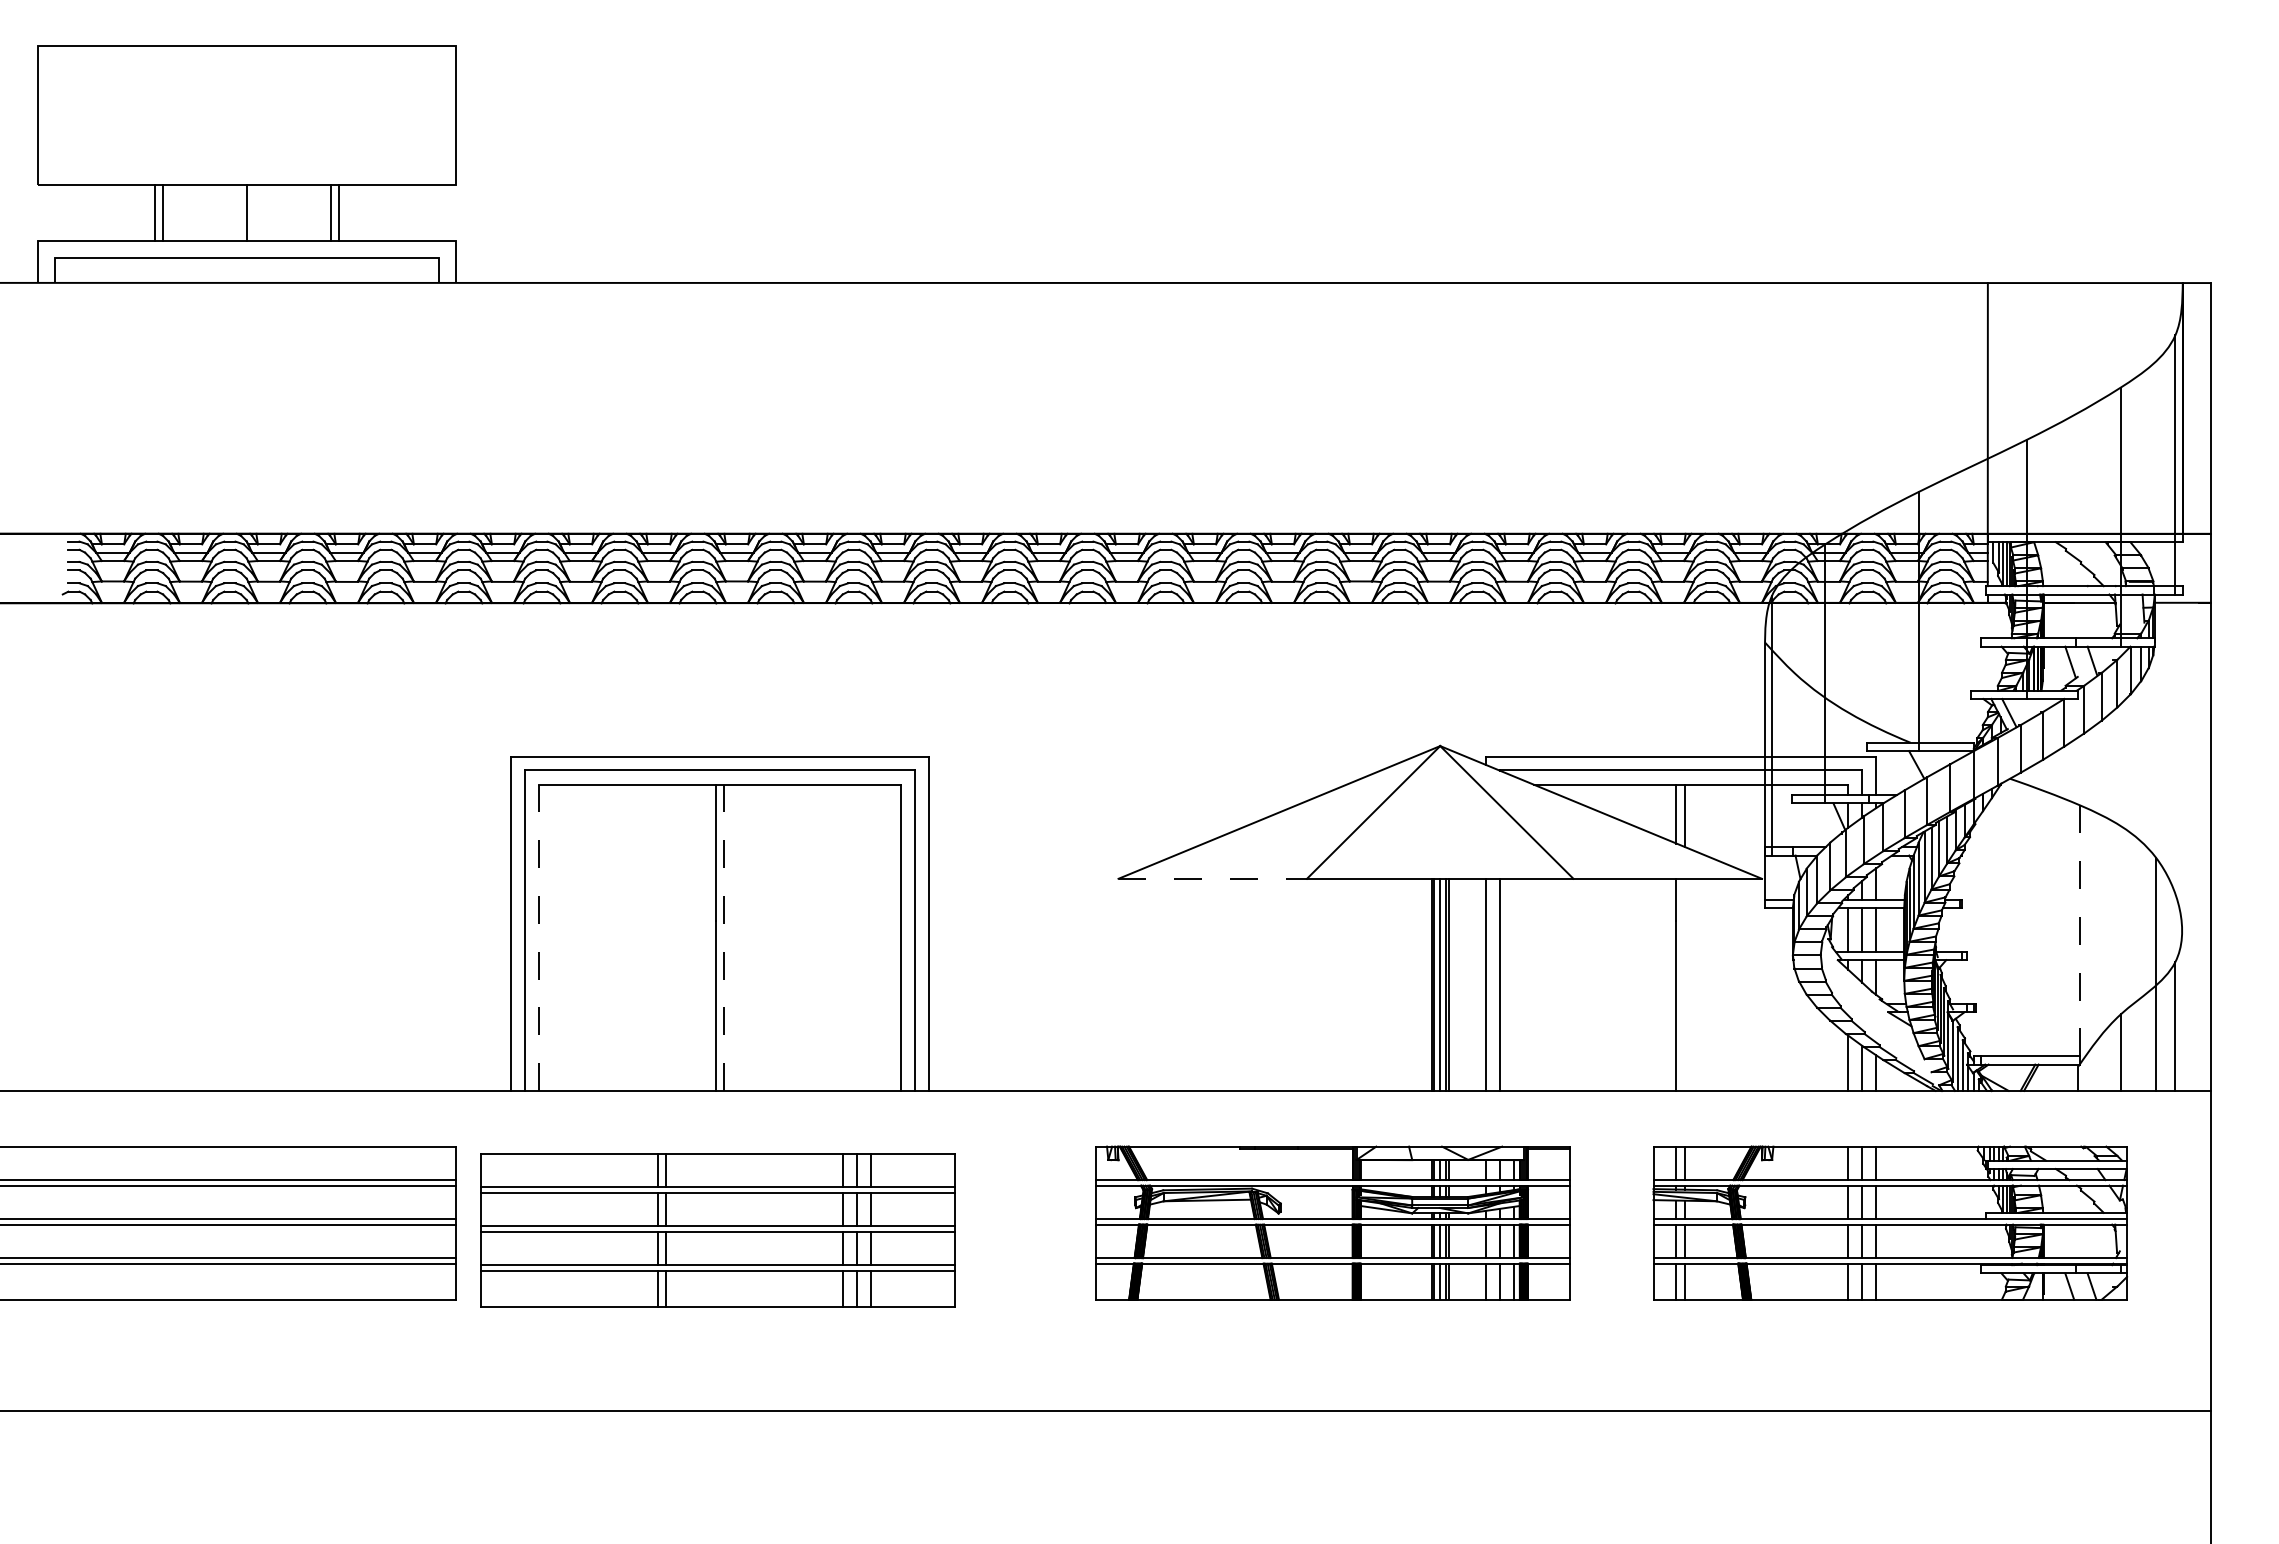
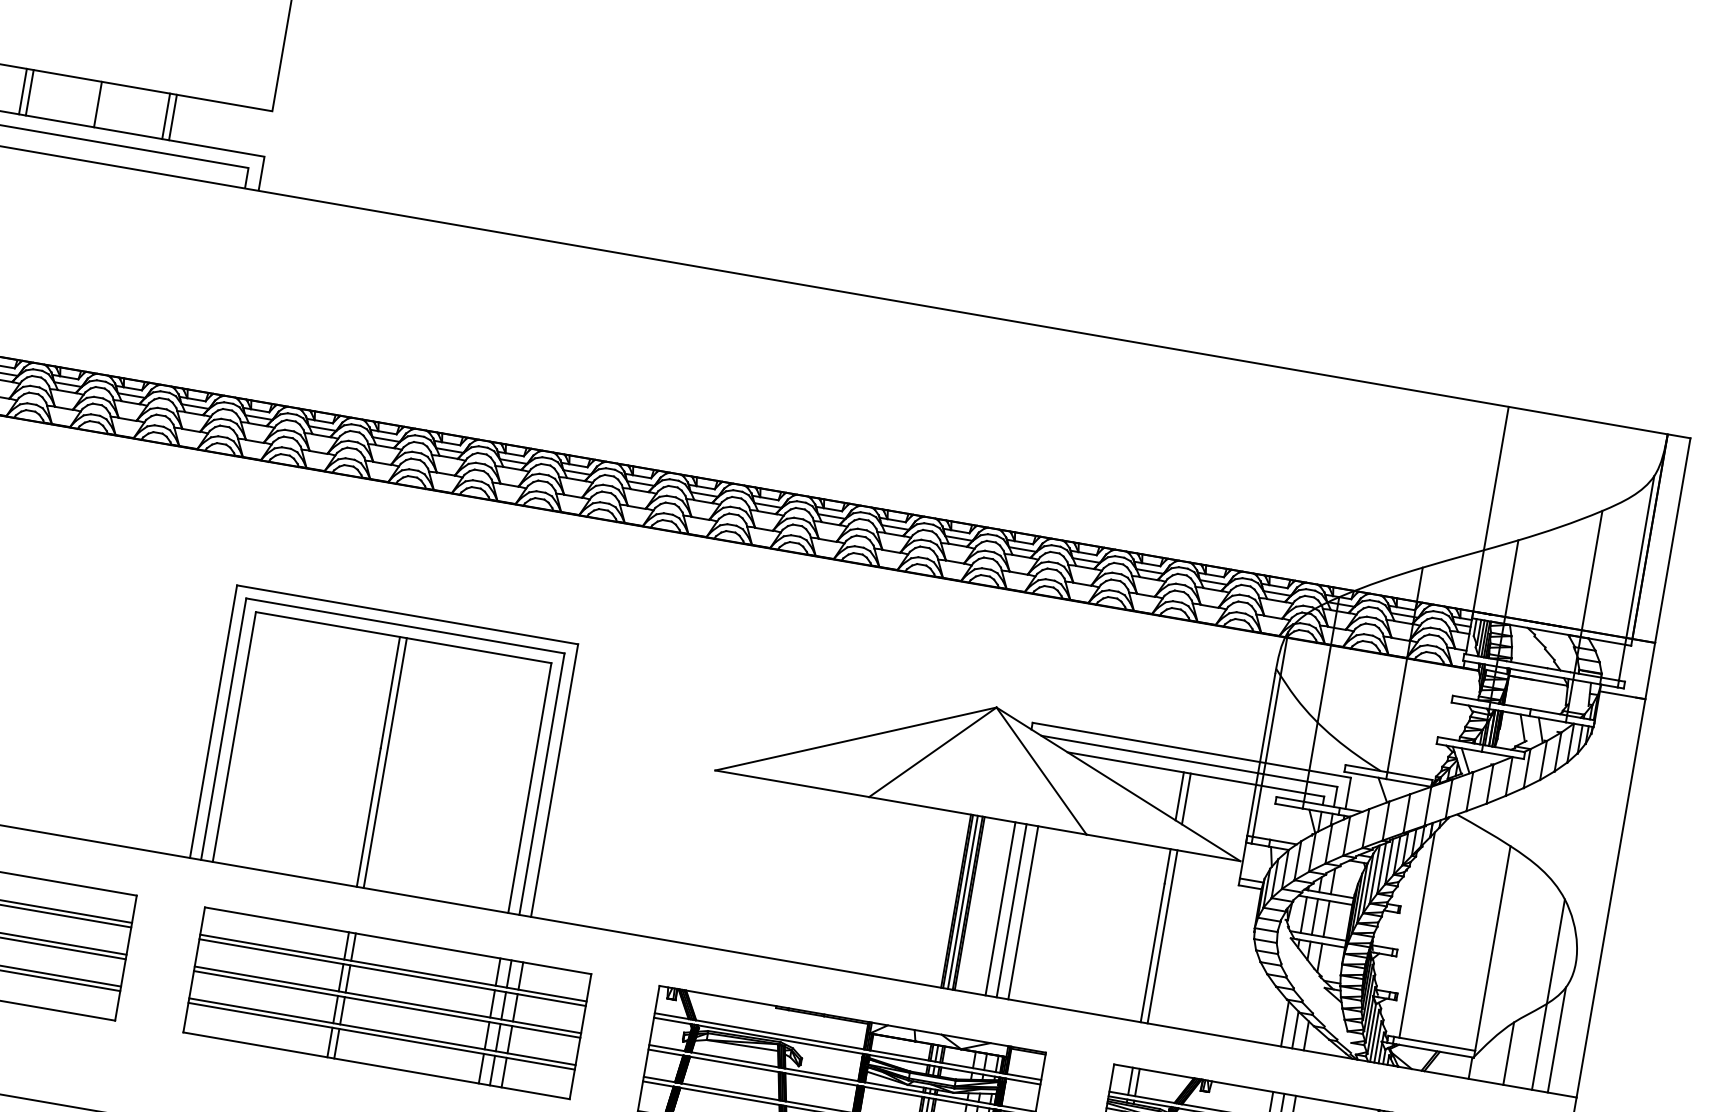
line: (1213, 878) -> (792, 783), dashed -> solid
line: (1987, 930) -> (1417, 935), added
line: (2080, 930) -> (1493, 948), dashed -> solid
line: (539, 937) -> (234, 736), dashed -> solid
line: (724, 937) -> (385, 762), dashed -> solid
line: (1514, 984) -> (1023, 912), added
line: (1684, 984) -> (1162, 936), added
part: (717, 1230) -> (386, 1003), moved

